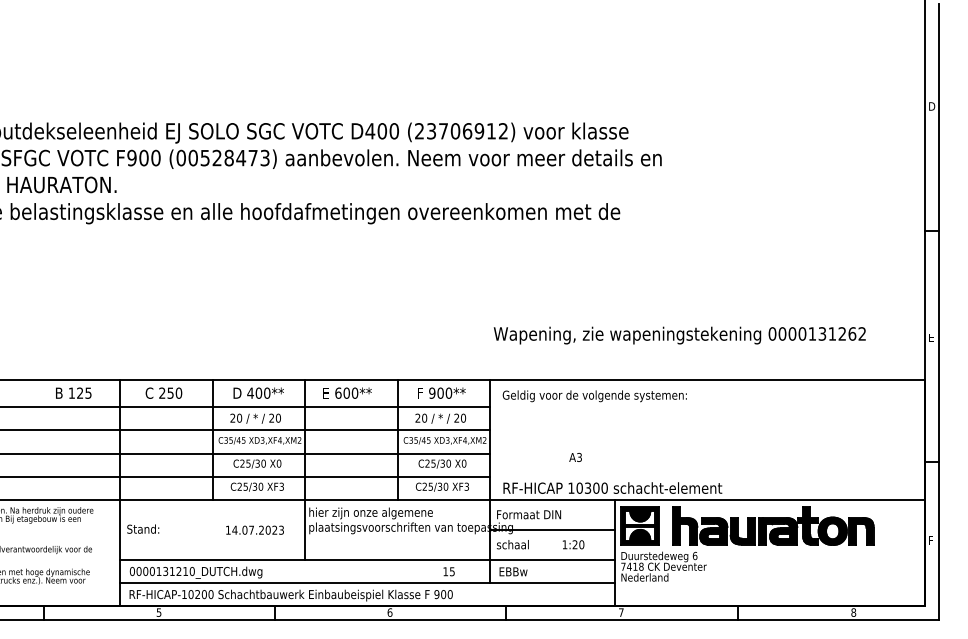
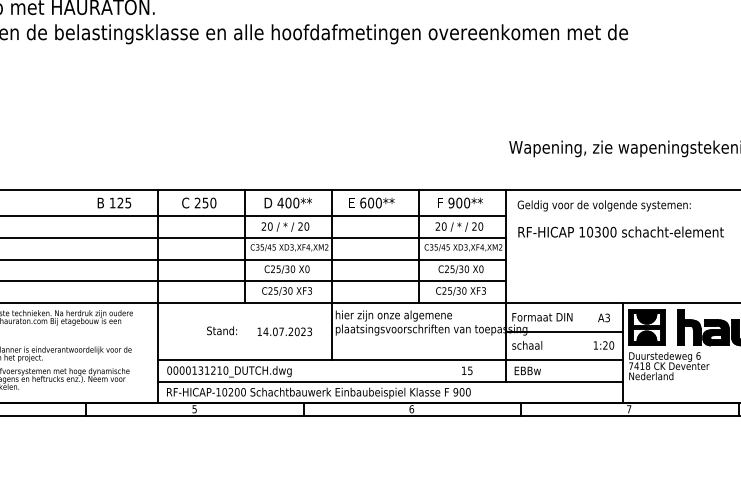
text: (575, 457) -> (603, 317), moved
text: (612, 487) -> (620, 231), moved
text: (143, 528) -> (222, 330), moved
text: (573, 544) -> (603, 345), moved

